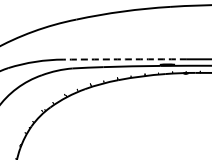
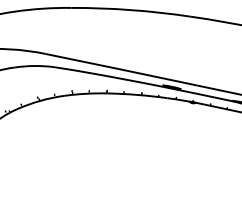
arc: (125, 59) -> (121, 69), dashed -> solid

